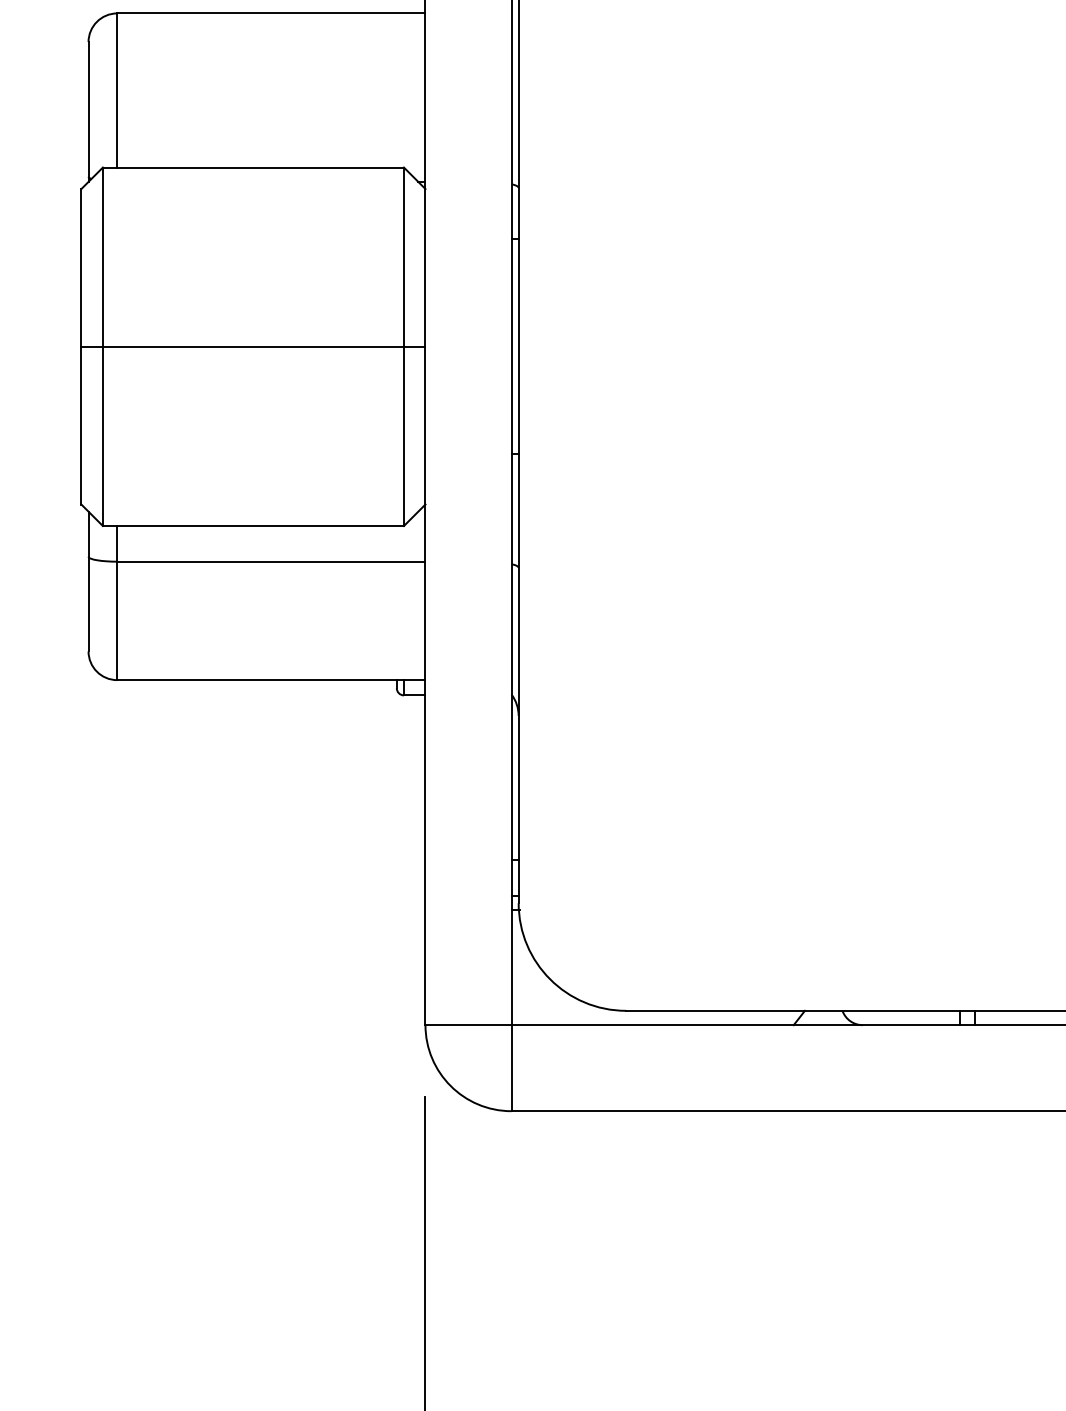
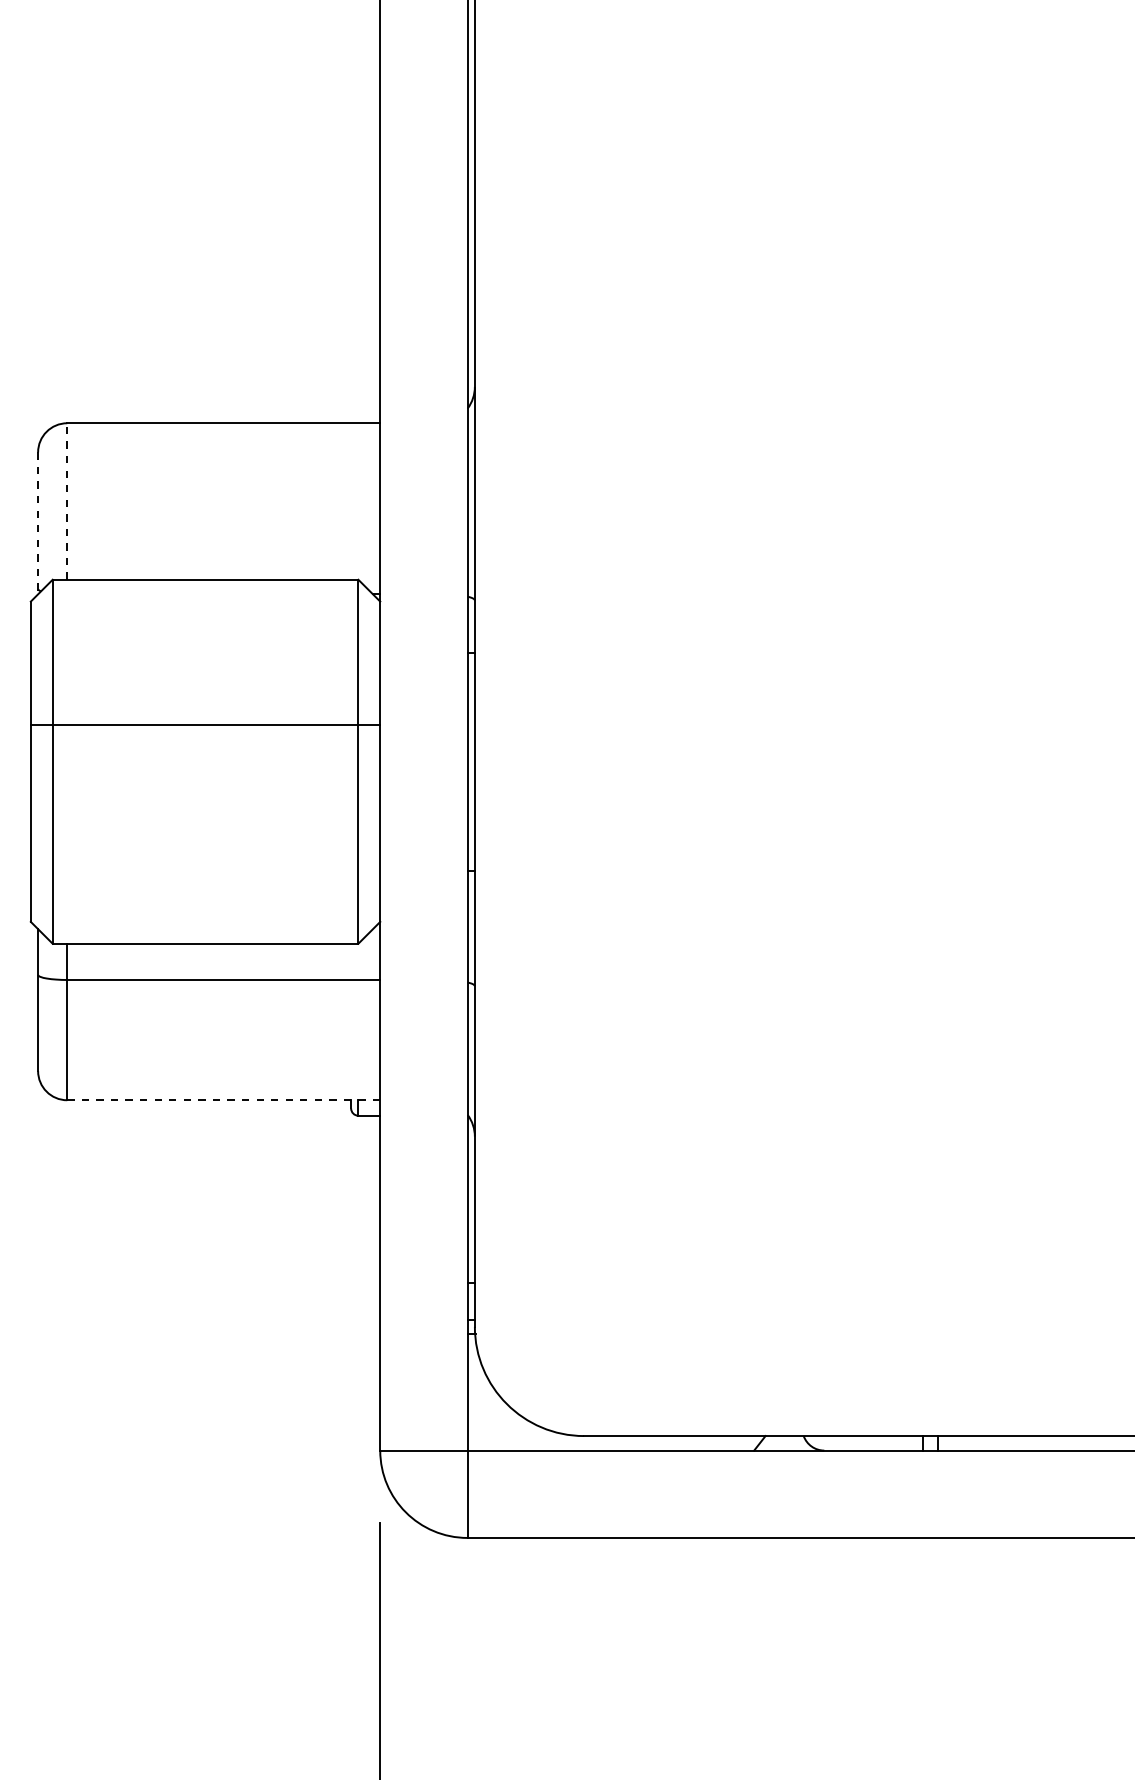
line: (117, 90) -> (67, 501), solid -> dashed
line: (88, 112) -> (38, 523), solid -> dashed
line: (253, 346) -> (205, 724), moved
line: (271, 680) -> (223, 1100), solid -> dashed

